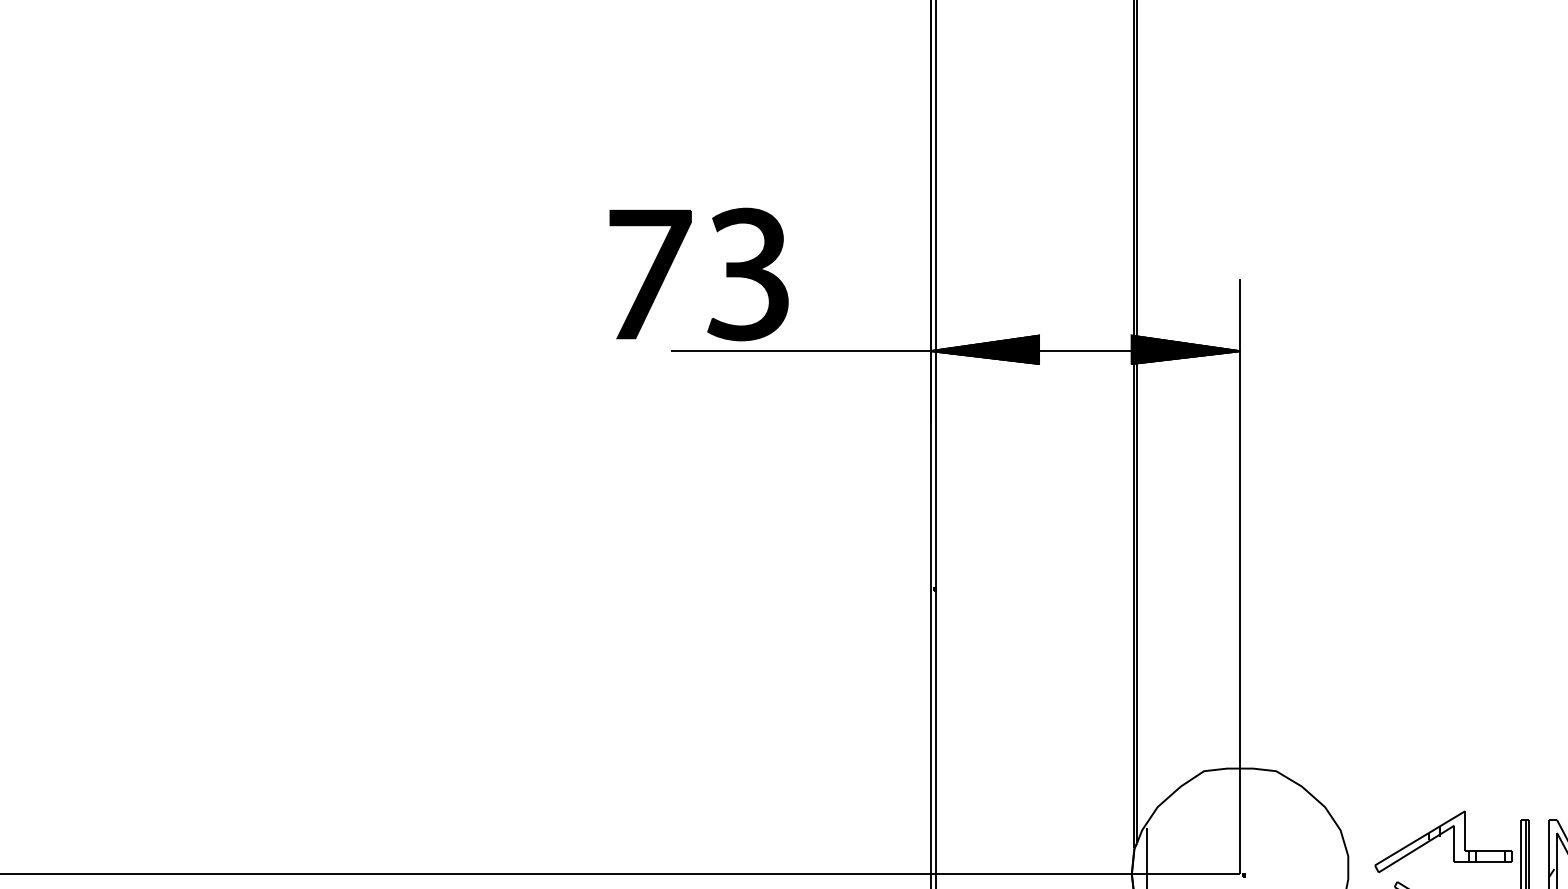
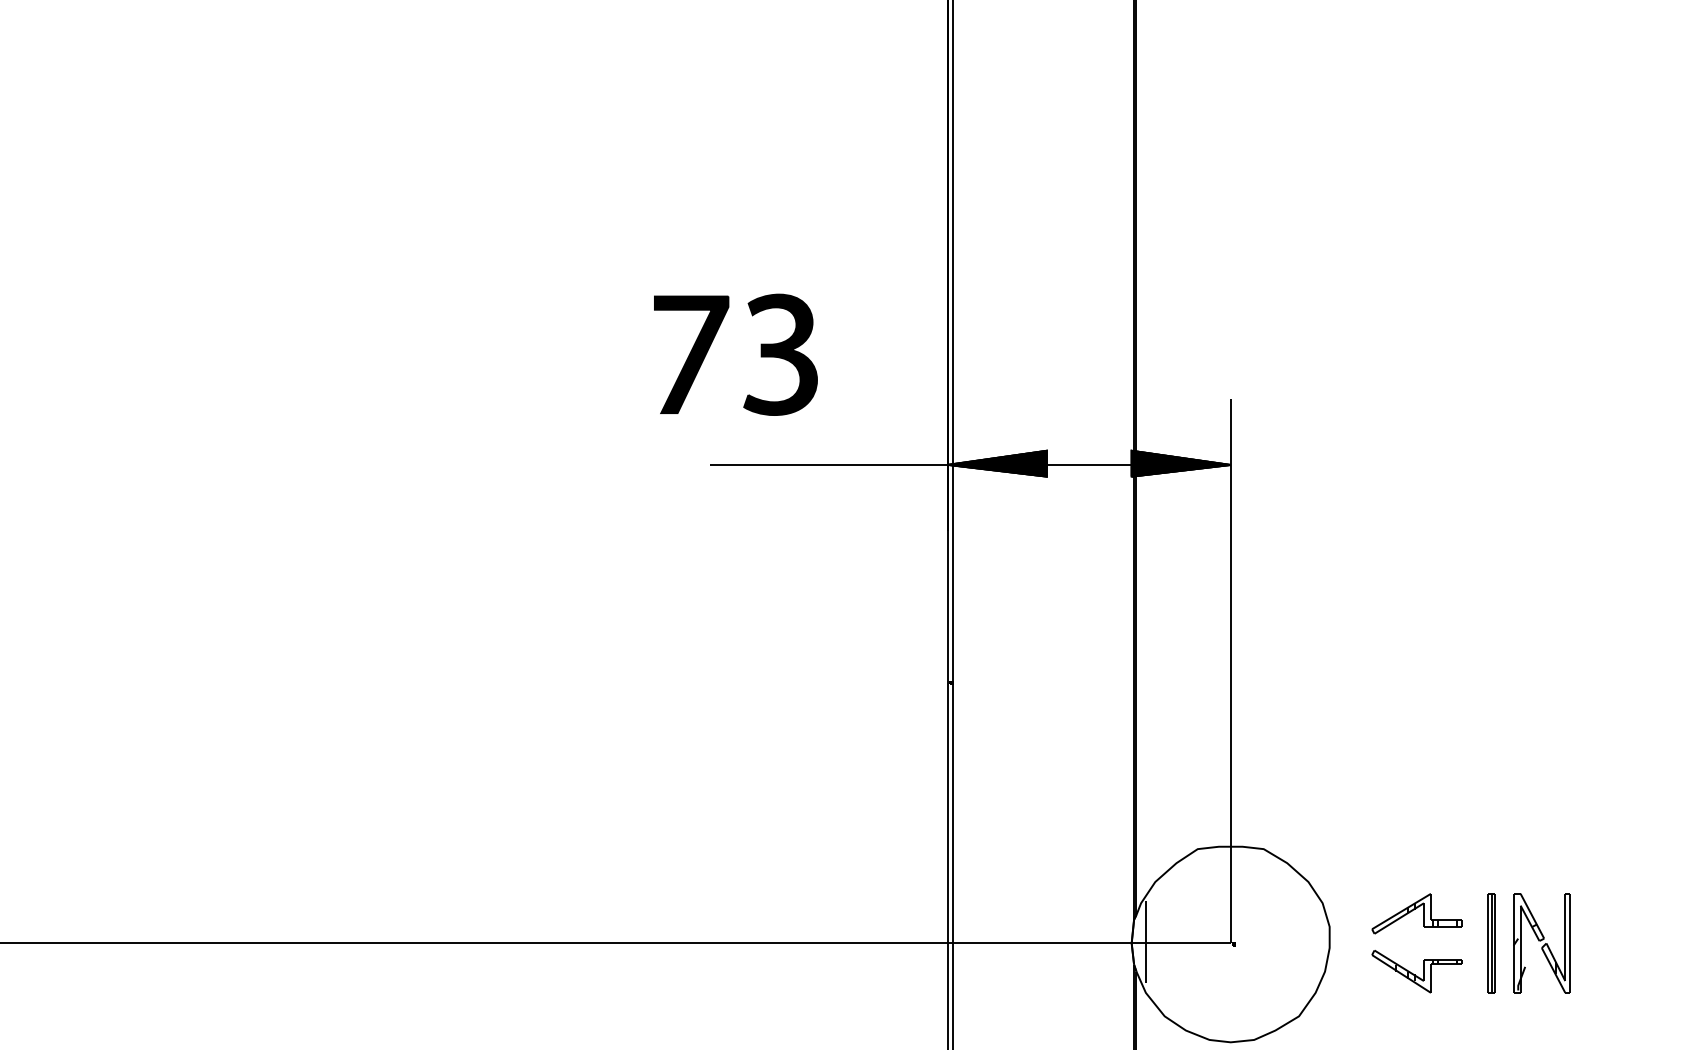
part: (726, 274) -> (760, 354), moved
part: (1443, 841) -> (1416, 913), size x0.71

